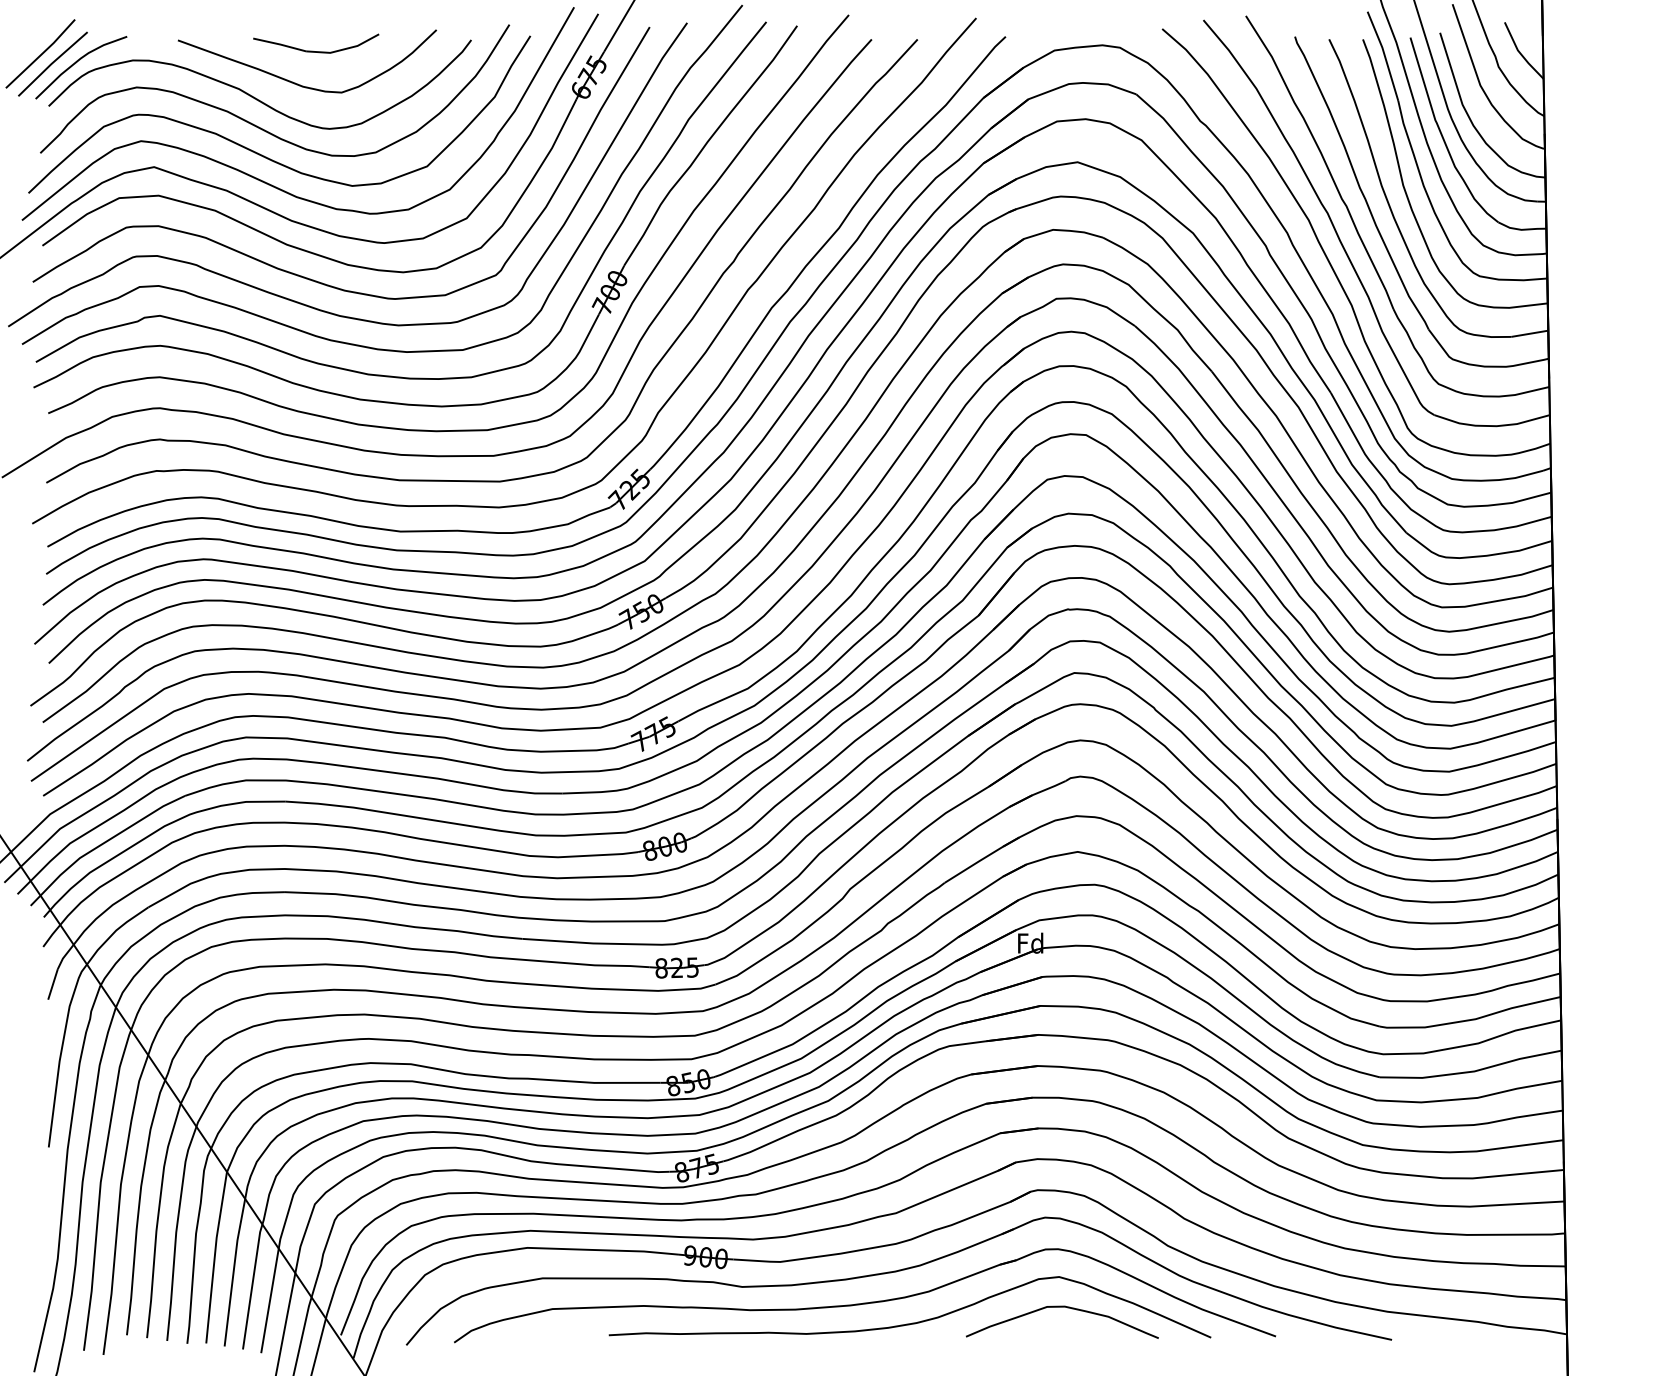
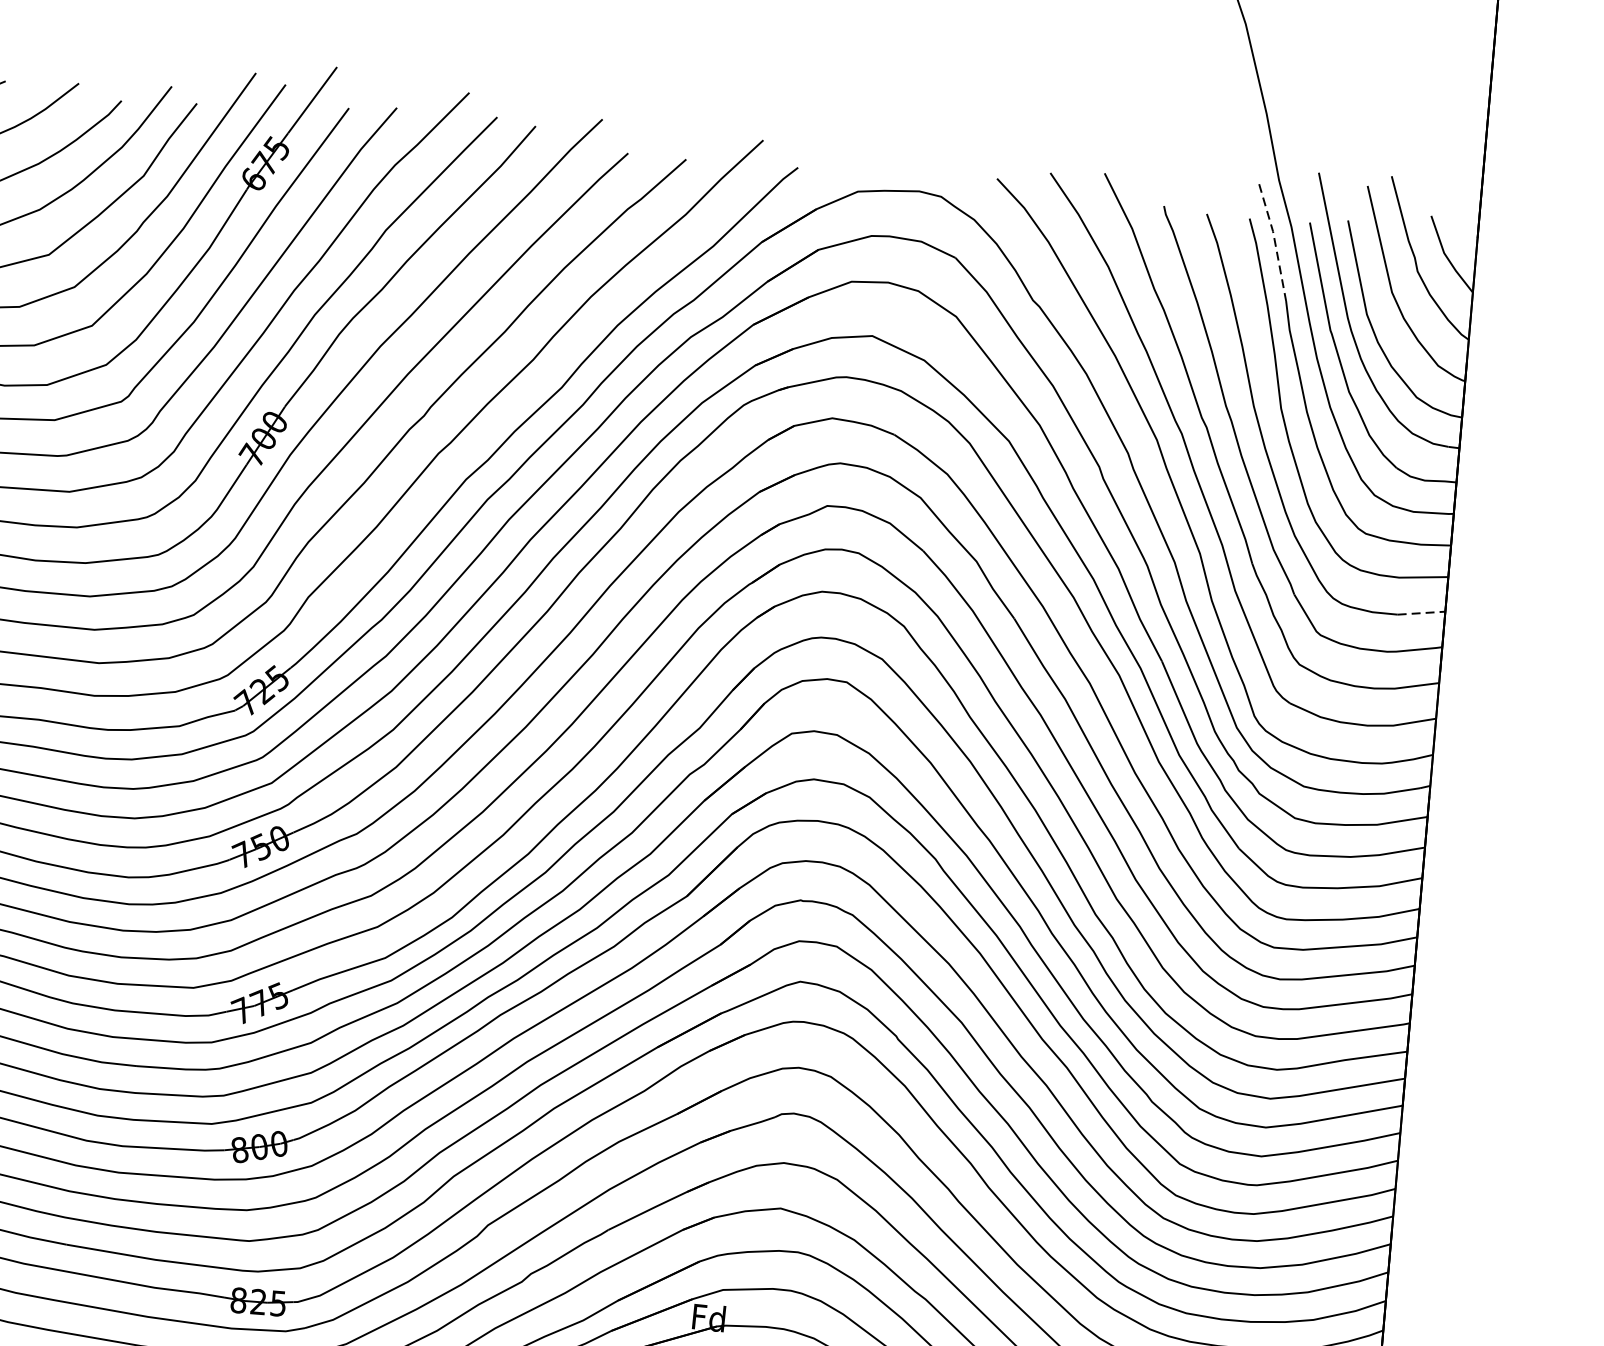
line: (1384, 55) -> (1274, 241), solid -> dashed
line: (1529, 333) -> (1421, 612), solid -> dashed

